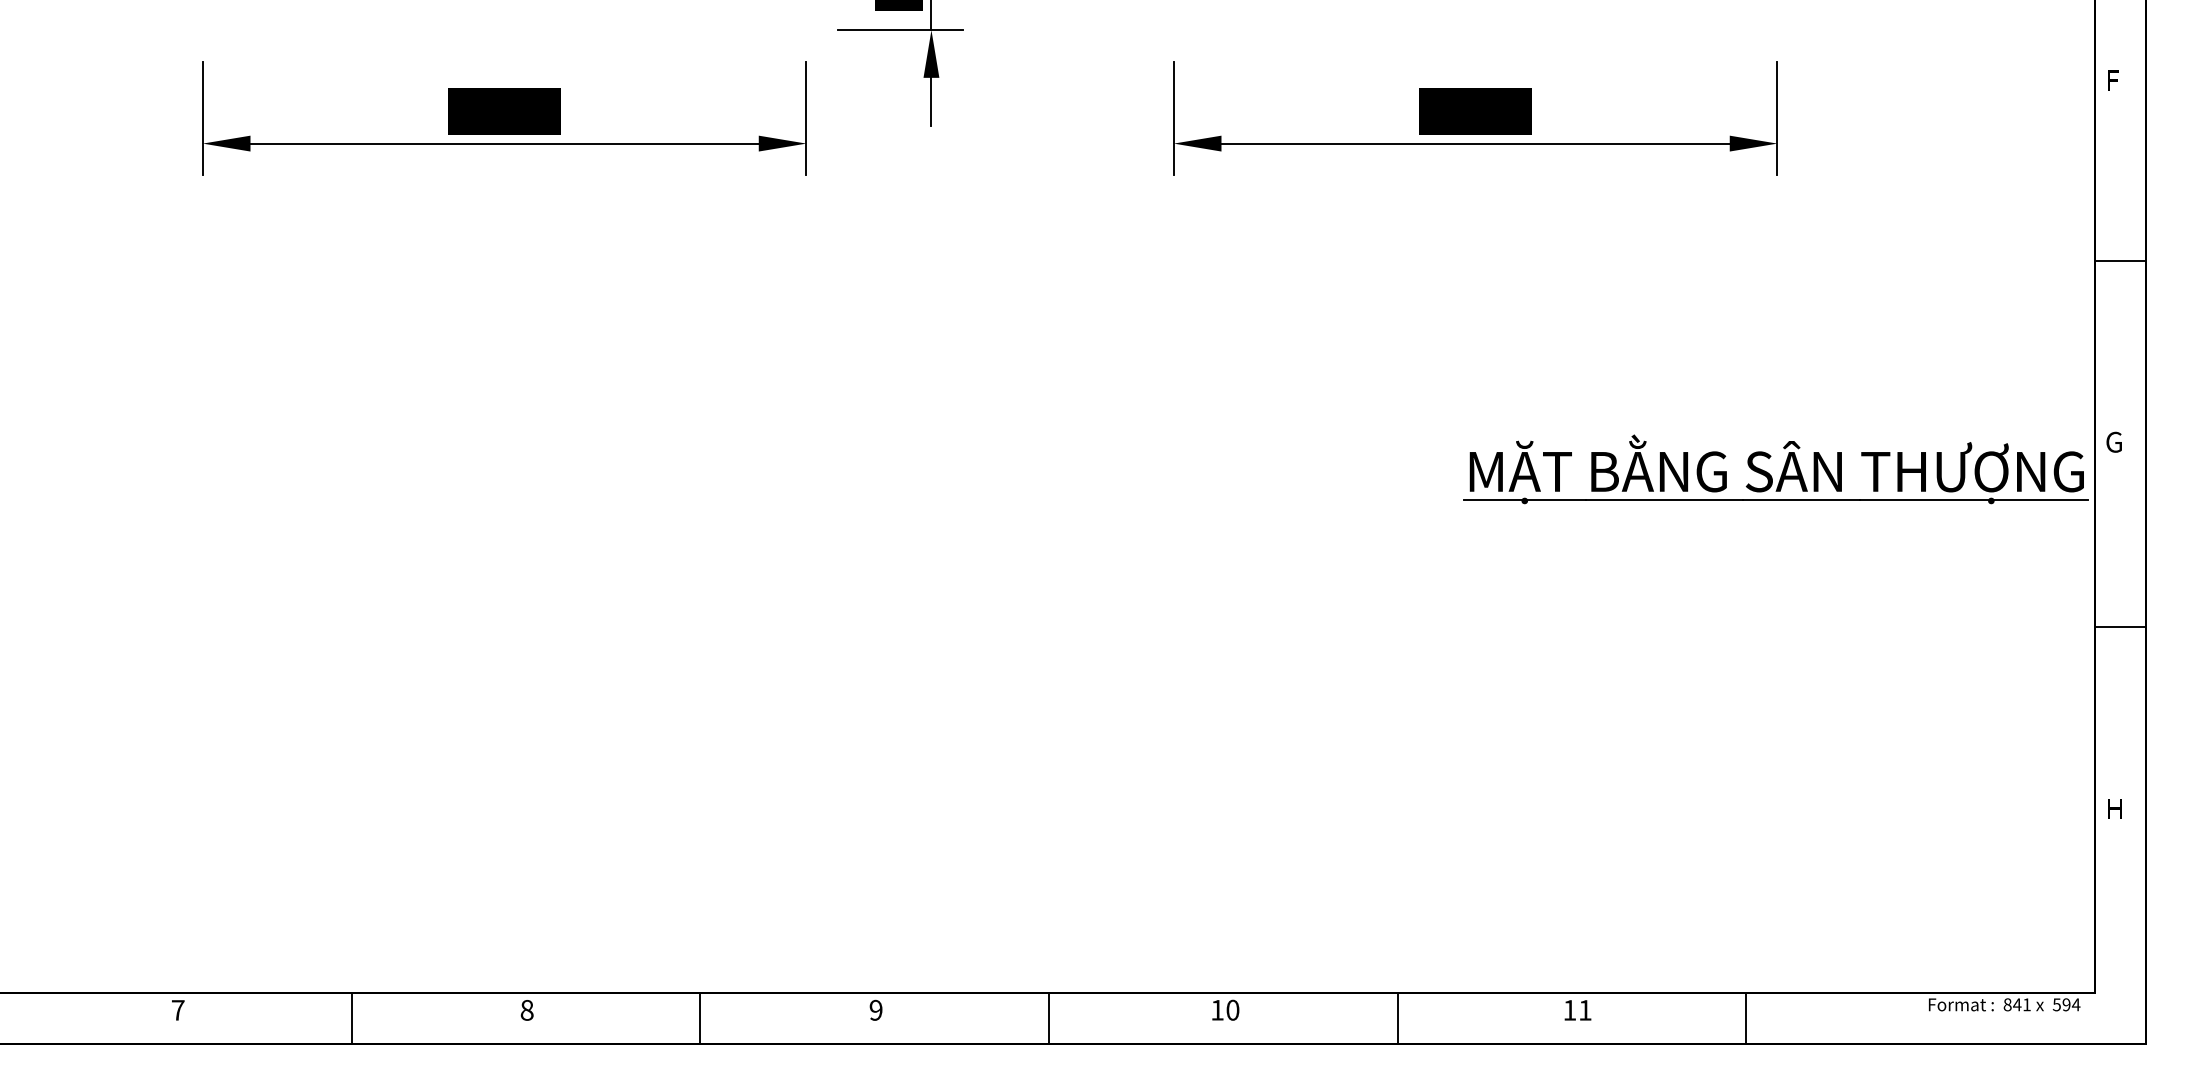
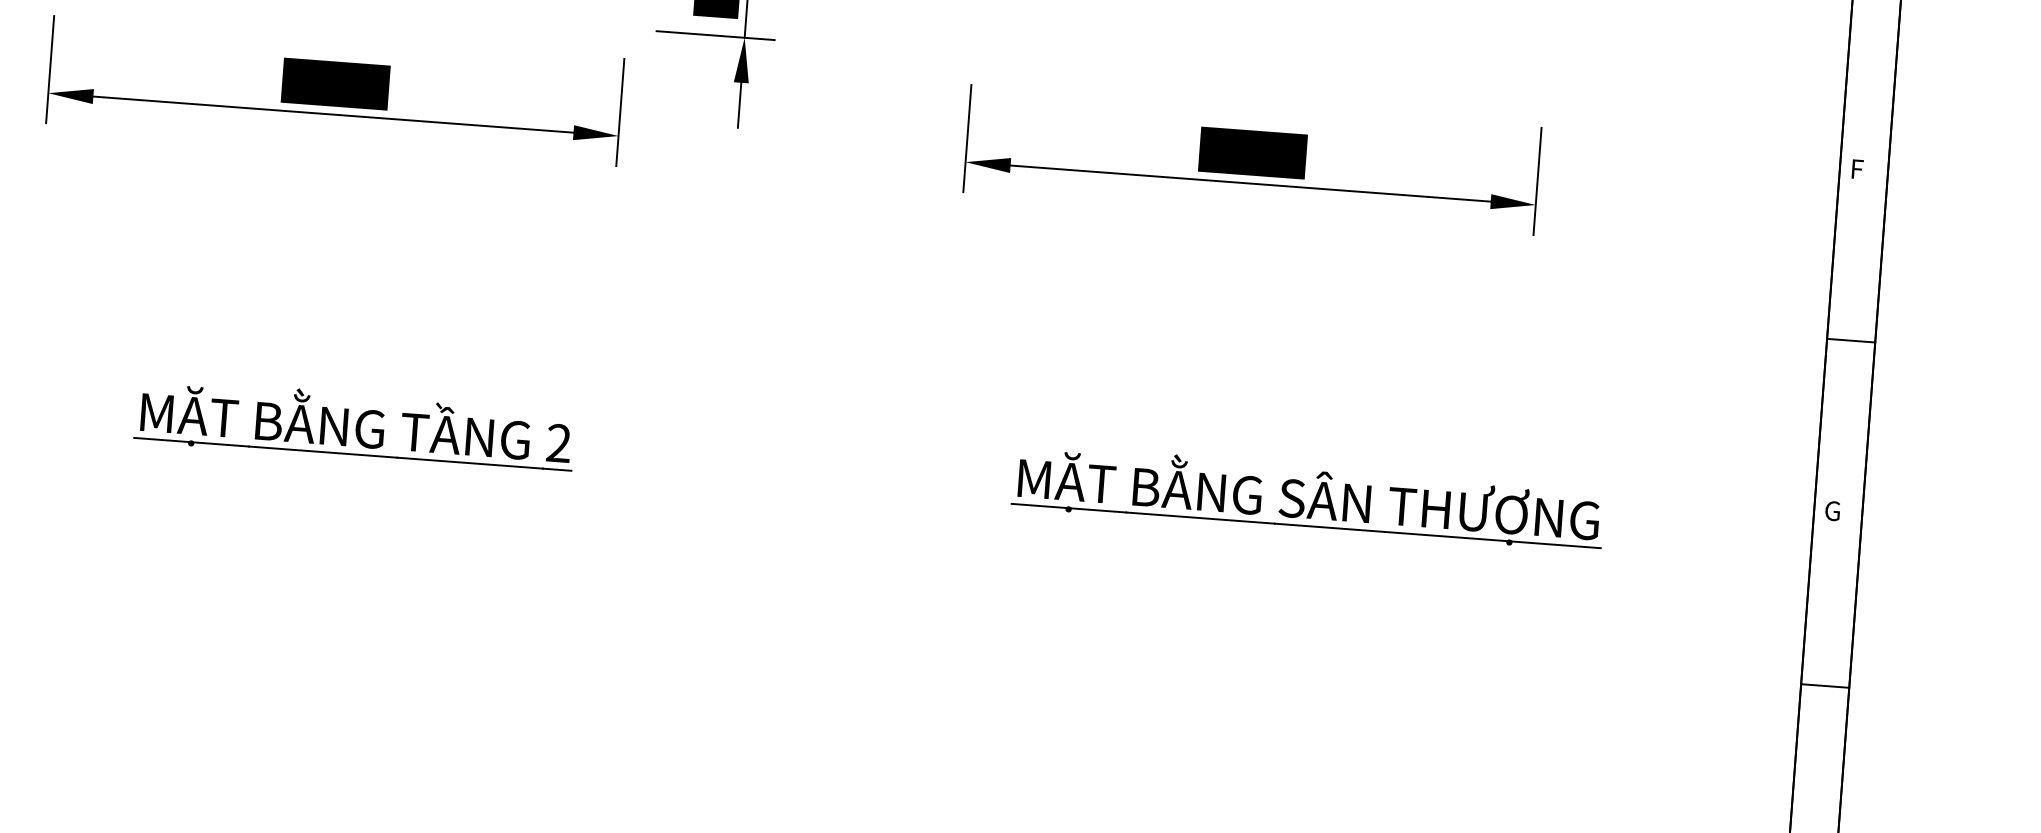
part: (551, 469) -> (354, 425), added
part: (1782, 470) -> (1314, 498), moved

